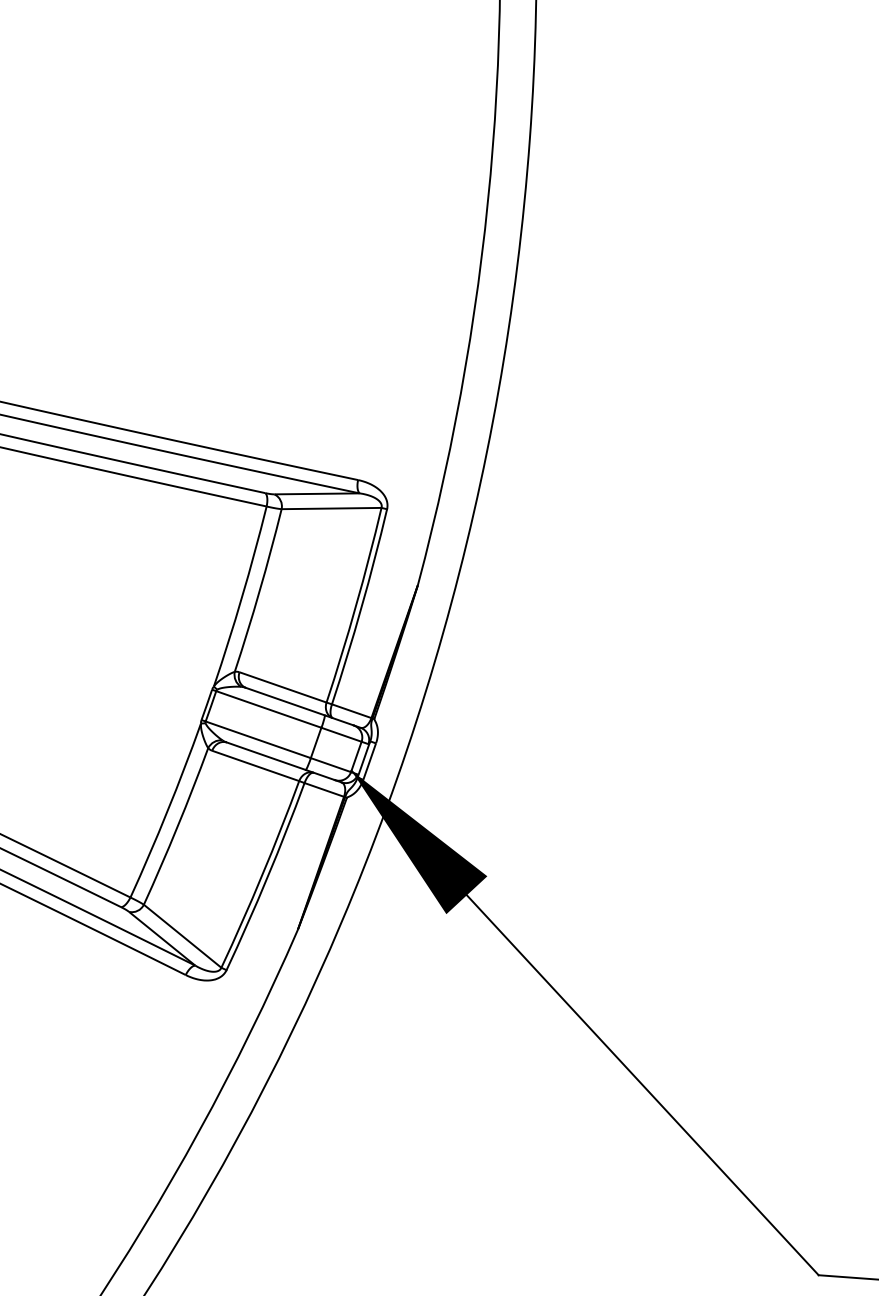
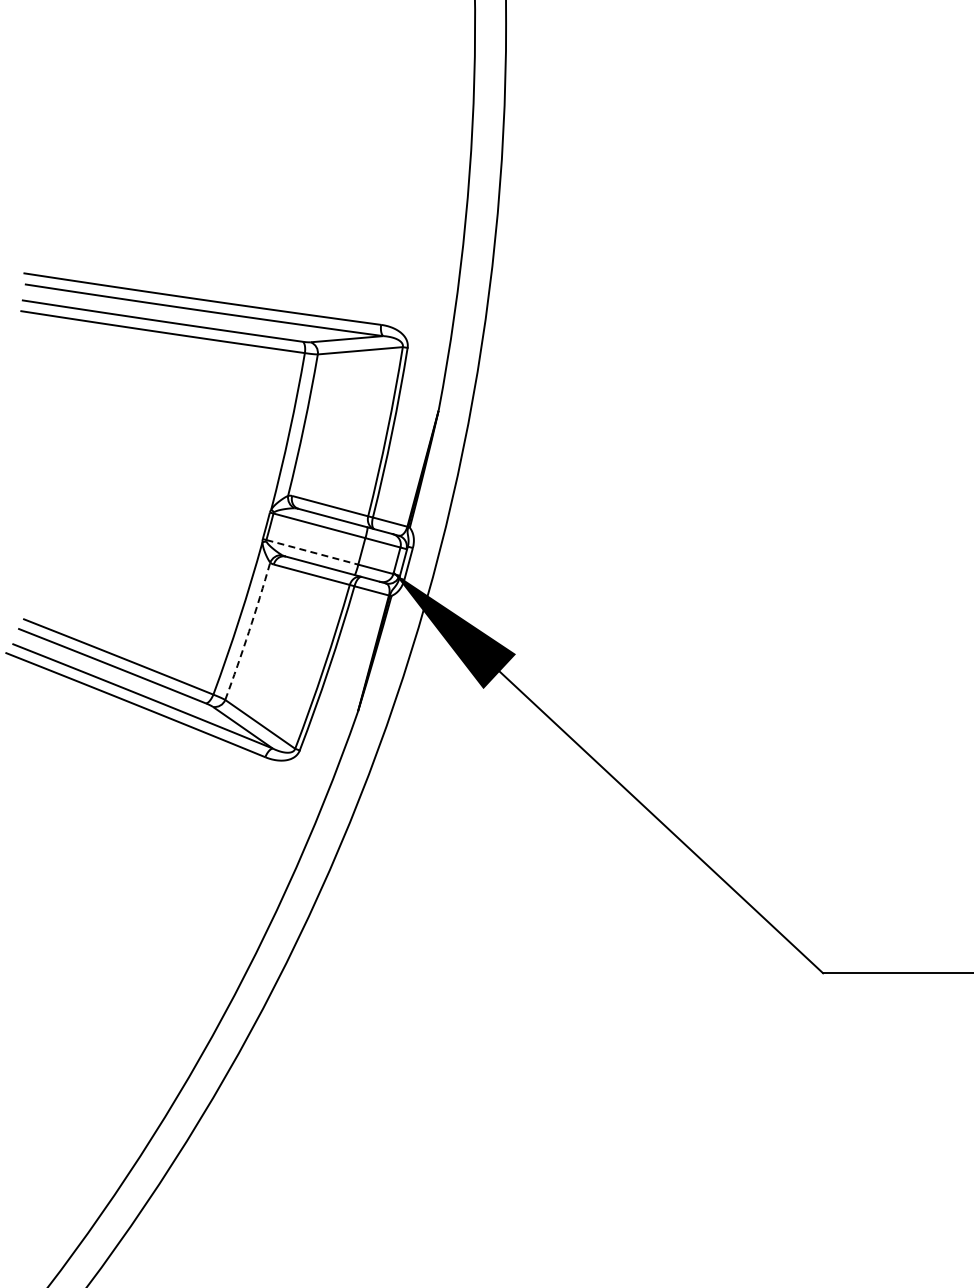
line: (258, 740) -> (312, 552), solid -> dashed
arc: (178, 826) -> (249, 631), solid -> dashed

